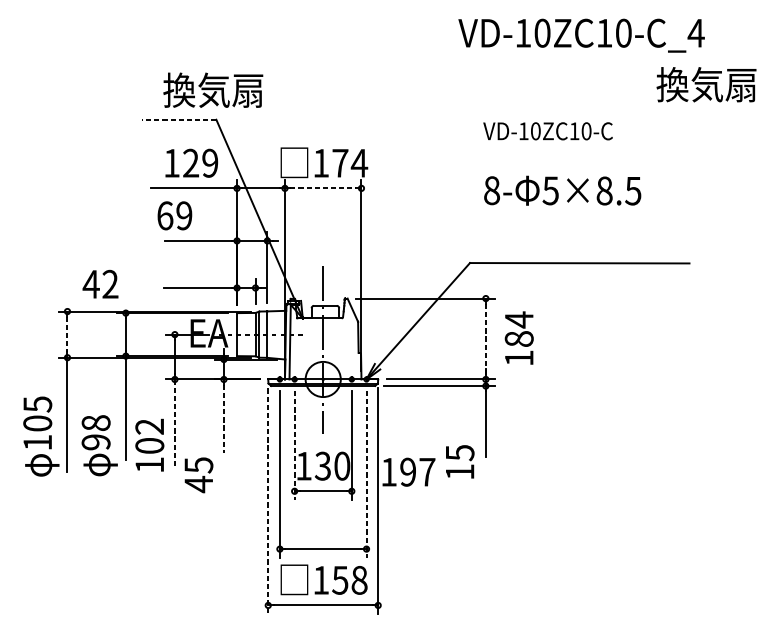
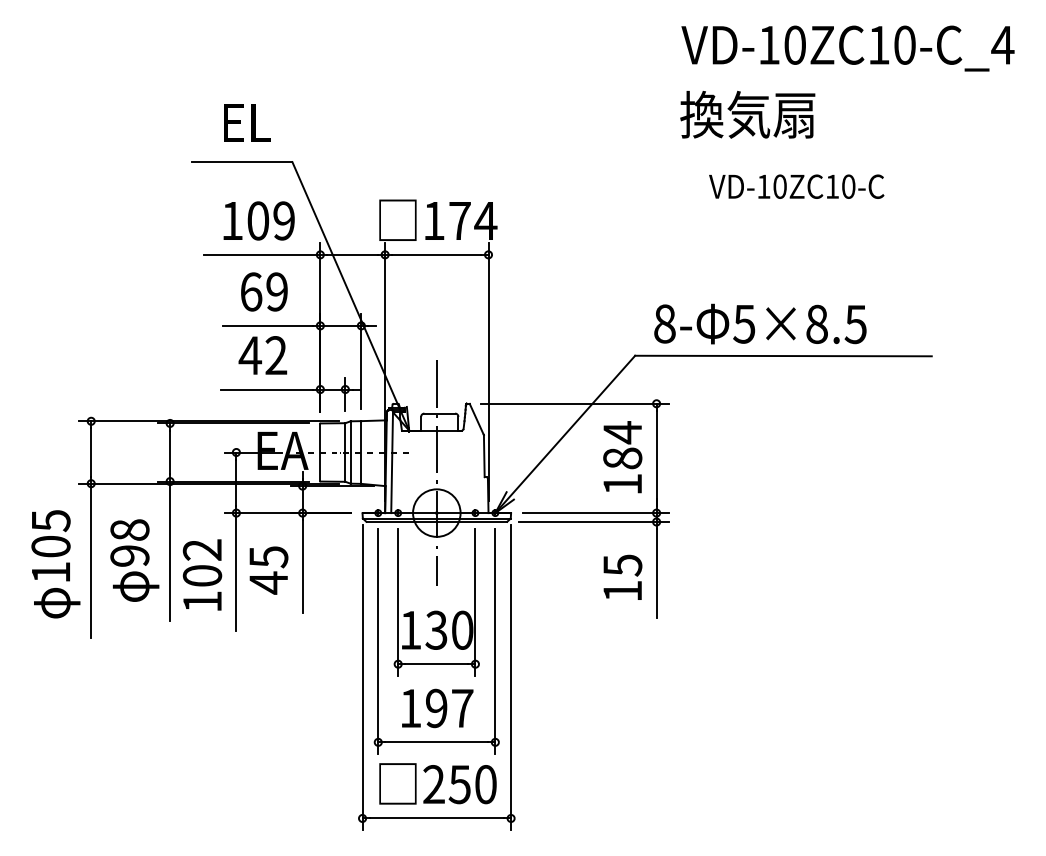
text: (581, 35) -> (847, 48), moved
text: (706, 84) -> (747, 114), moved
text: (212, 90) -> (287, 122), 換気扇 -> EL
line: (178, 120) -> (241, 162), dashed -> solid
text: (547, 131) -> (796, 186), moved
text: (191, 162) -> (258, 220), 129 -> 109
line: (322, 188) -> (436, 254), dashed -> solid
text: (562, 190) -> (760, 323), moved
text: (174, 215) -> (264, 291), moved
text: (100, 284) -> (262, 355), moved
line: (67, 335) -> (91, 453), dashed -> solid
text: (519, 338) -> (622, 457), moved
line: (485, 339) -> (656, 458), dashed -> solid
line: (223, 418) -> (302, 566), dashed -> solid
line: (174, 423) -> (236, 572), dashed -> solid
text: (41, 436) -> (55, 564), moved
text: (149, 444) -> (202, 574), moved
text: (99, 445) -> (134, 560), moved
line: (294, 445) -> (398, 602), dashed -> solid
text: (459, 461) -> (622, 576), moved
text: (408, 472) -> (437, 708), moved
line: (366, 474) -> (495, 641), dashed -> solid
text: (198, 475) -> (268, 570), moved
line: (268, 501) -> (362, 677), dashed -> solid
text: (340, 580) -> (459, 784), 158 -> 250

